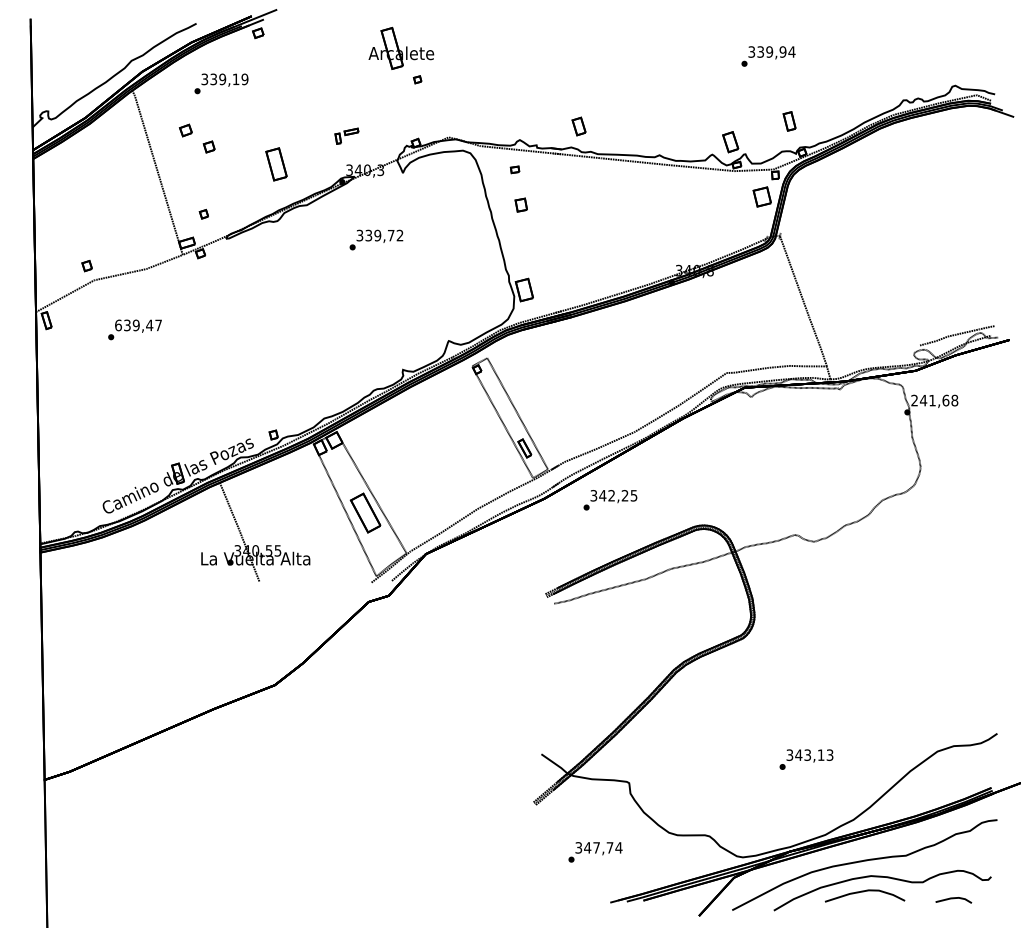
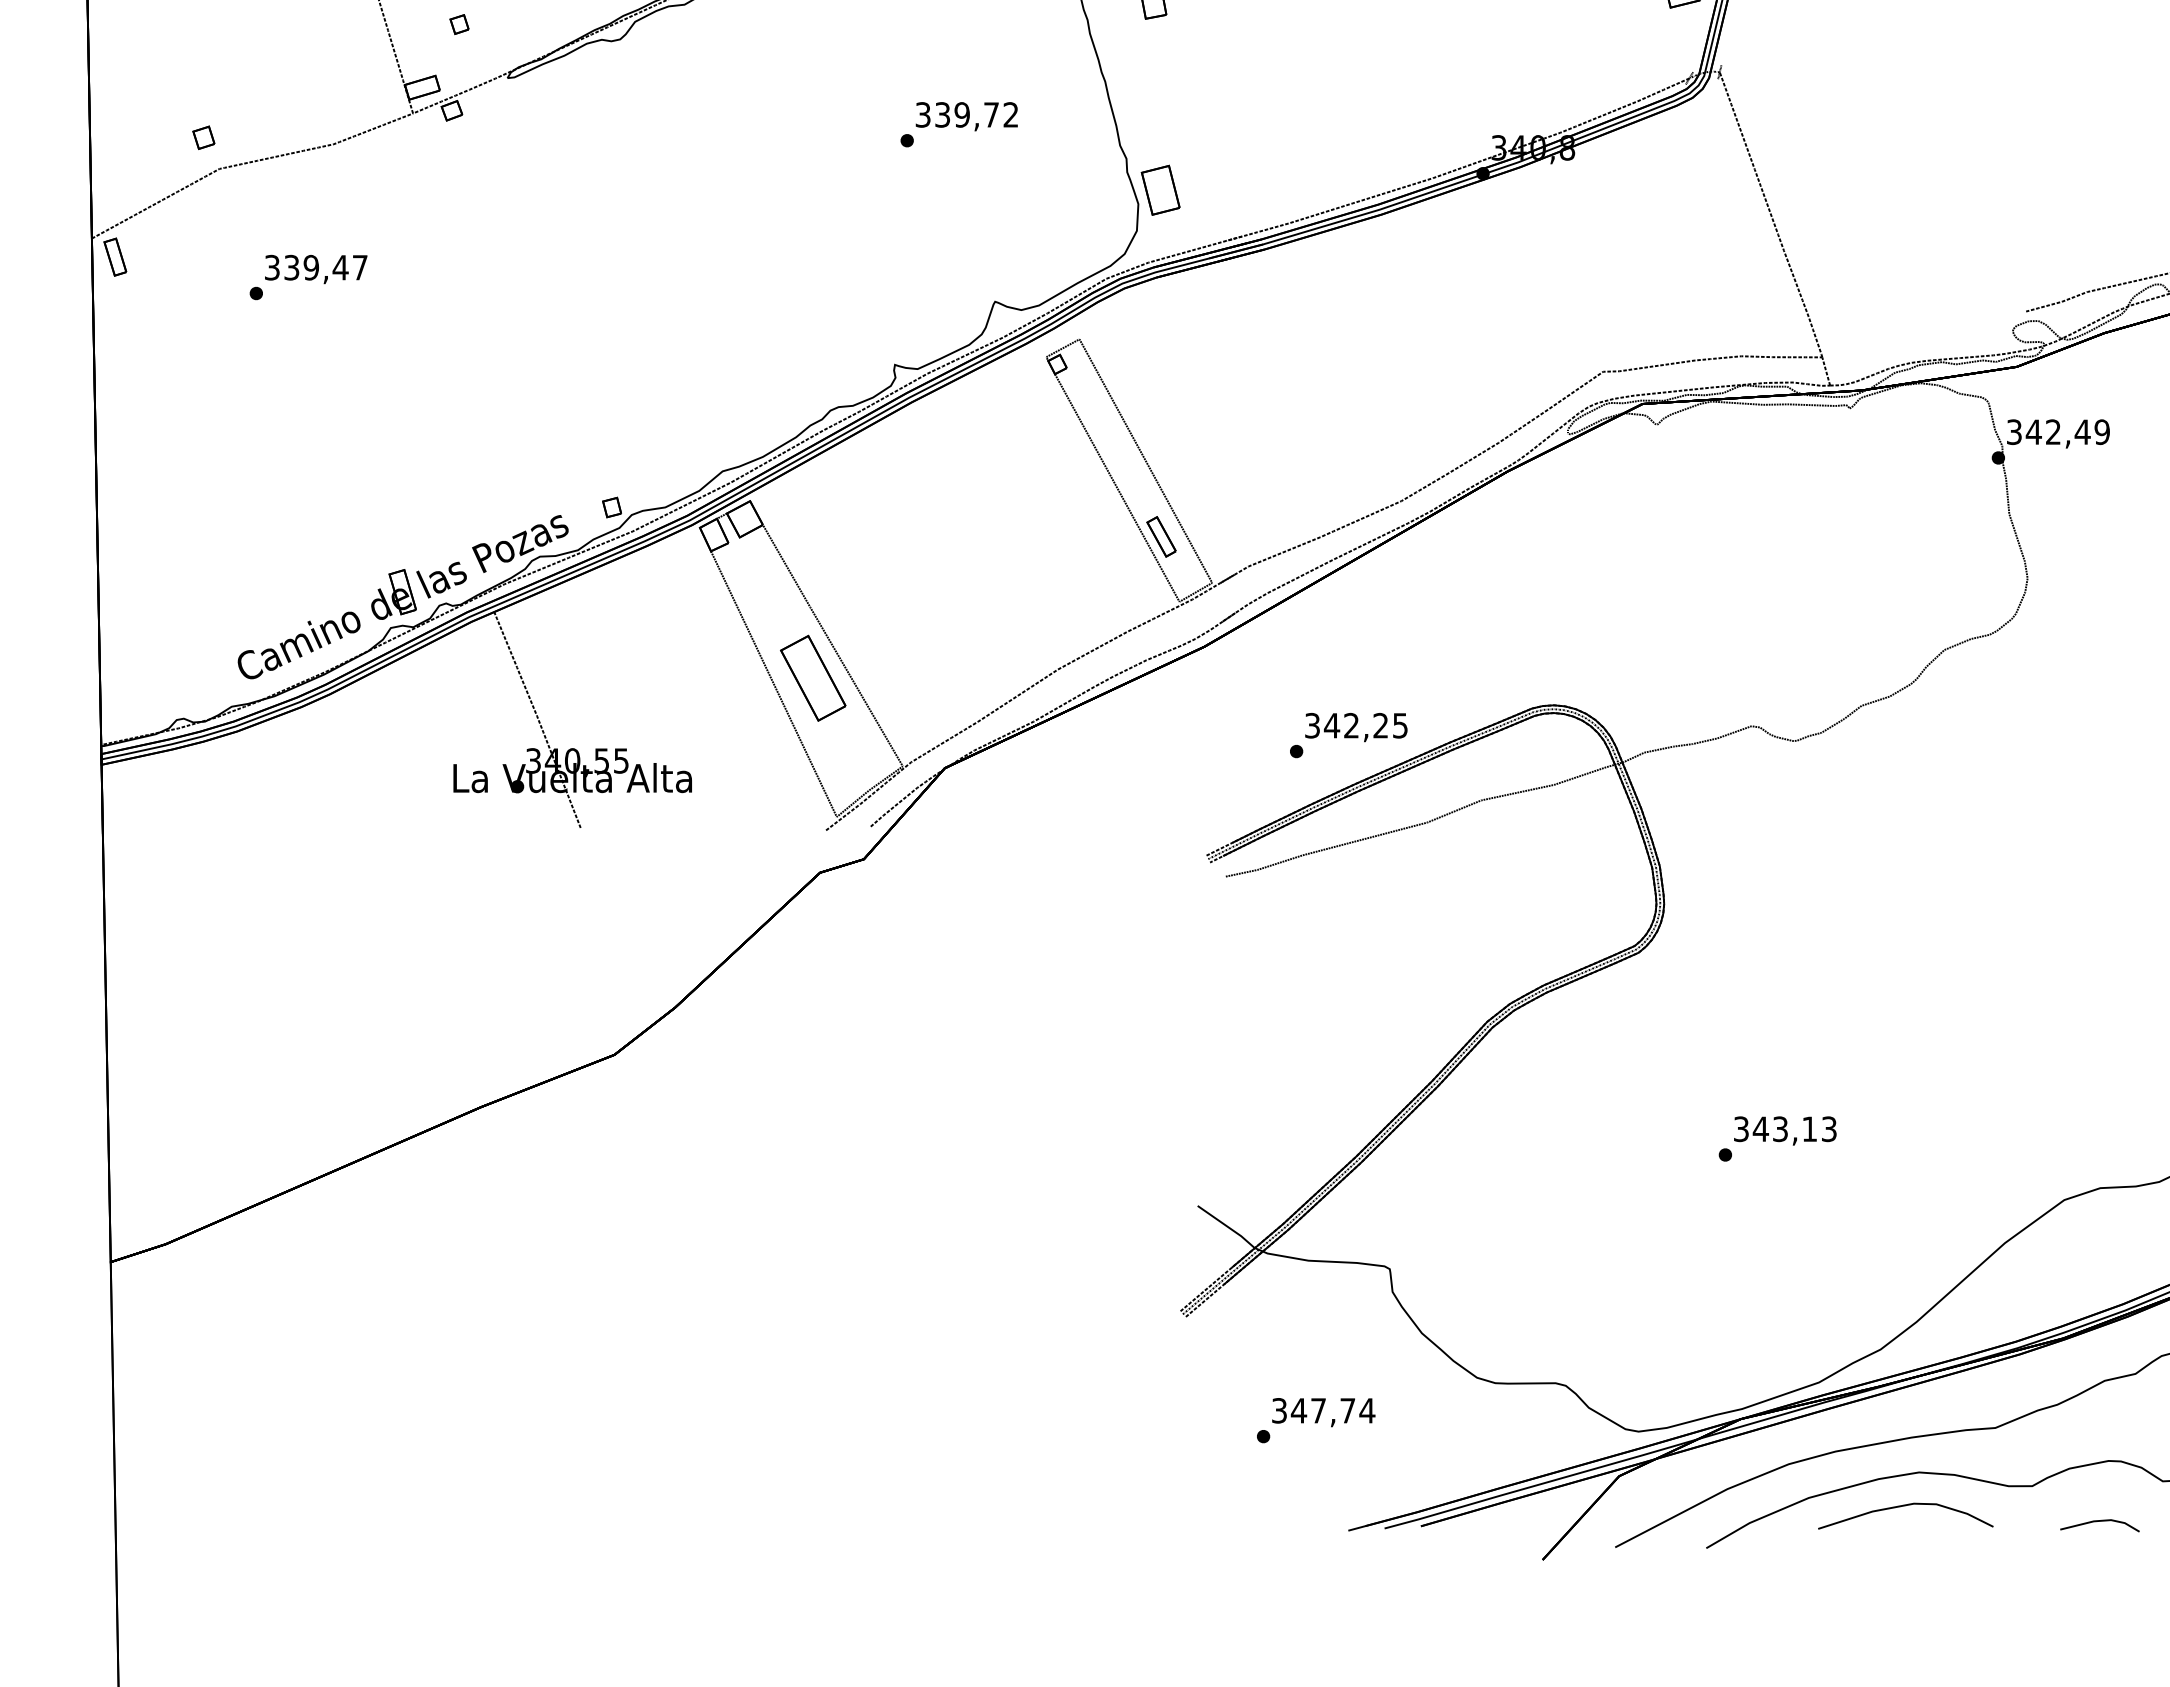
text: (376, 239) -> (959, 123), moved
text: (118, 325) -> (272, 267), 639,47 -> 339,47
text: (934, 400) -> (2057, 431), 241,68 -> 342,49
text: (610, 500) -> (1348, 736), moved
text: (806, 759) -> (1777, 1138), moved

